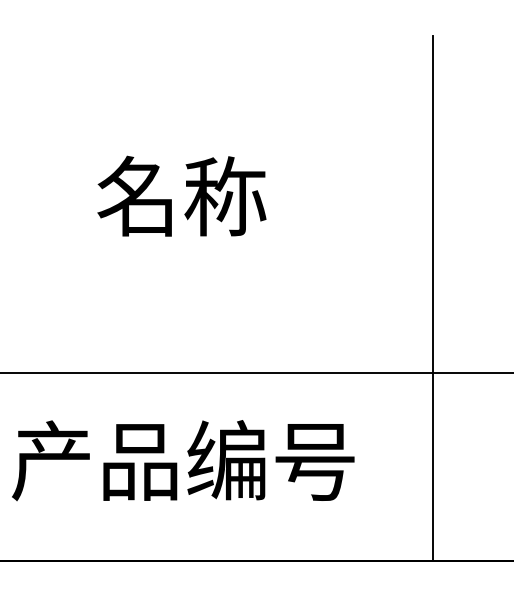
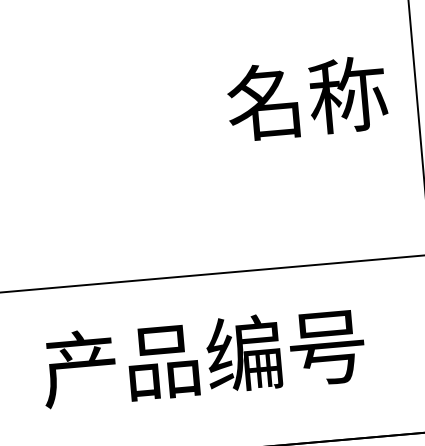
text: (181, 195) -> (306, 97), moved

